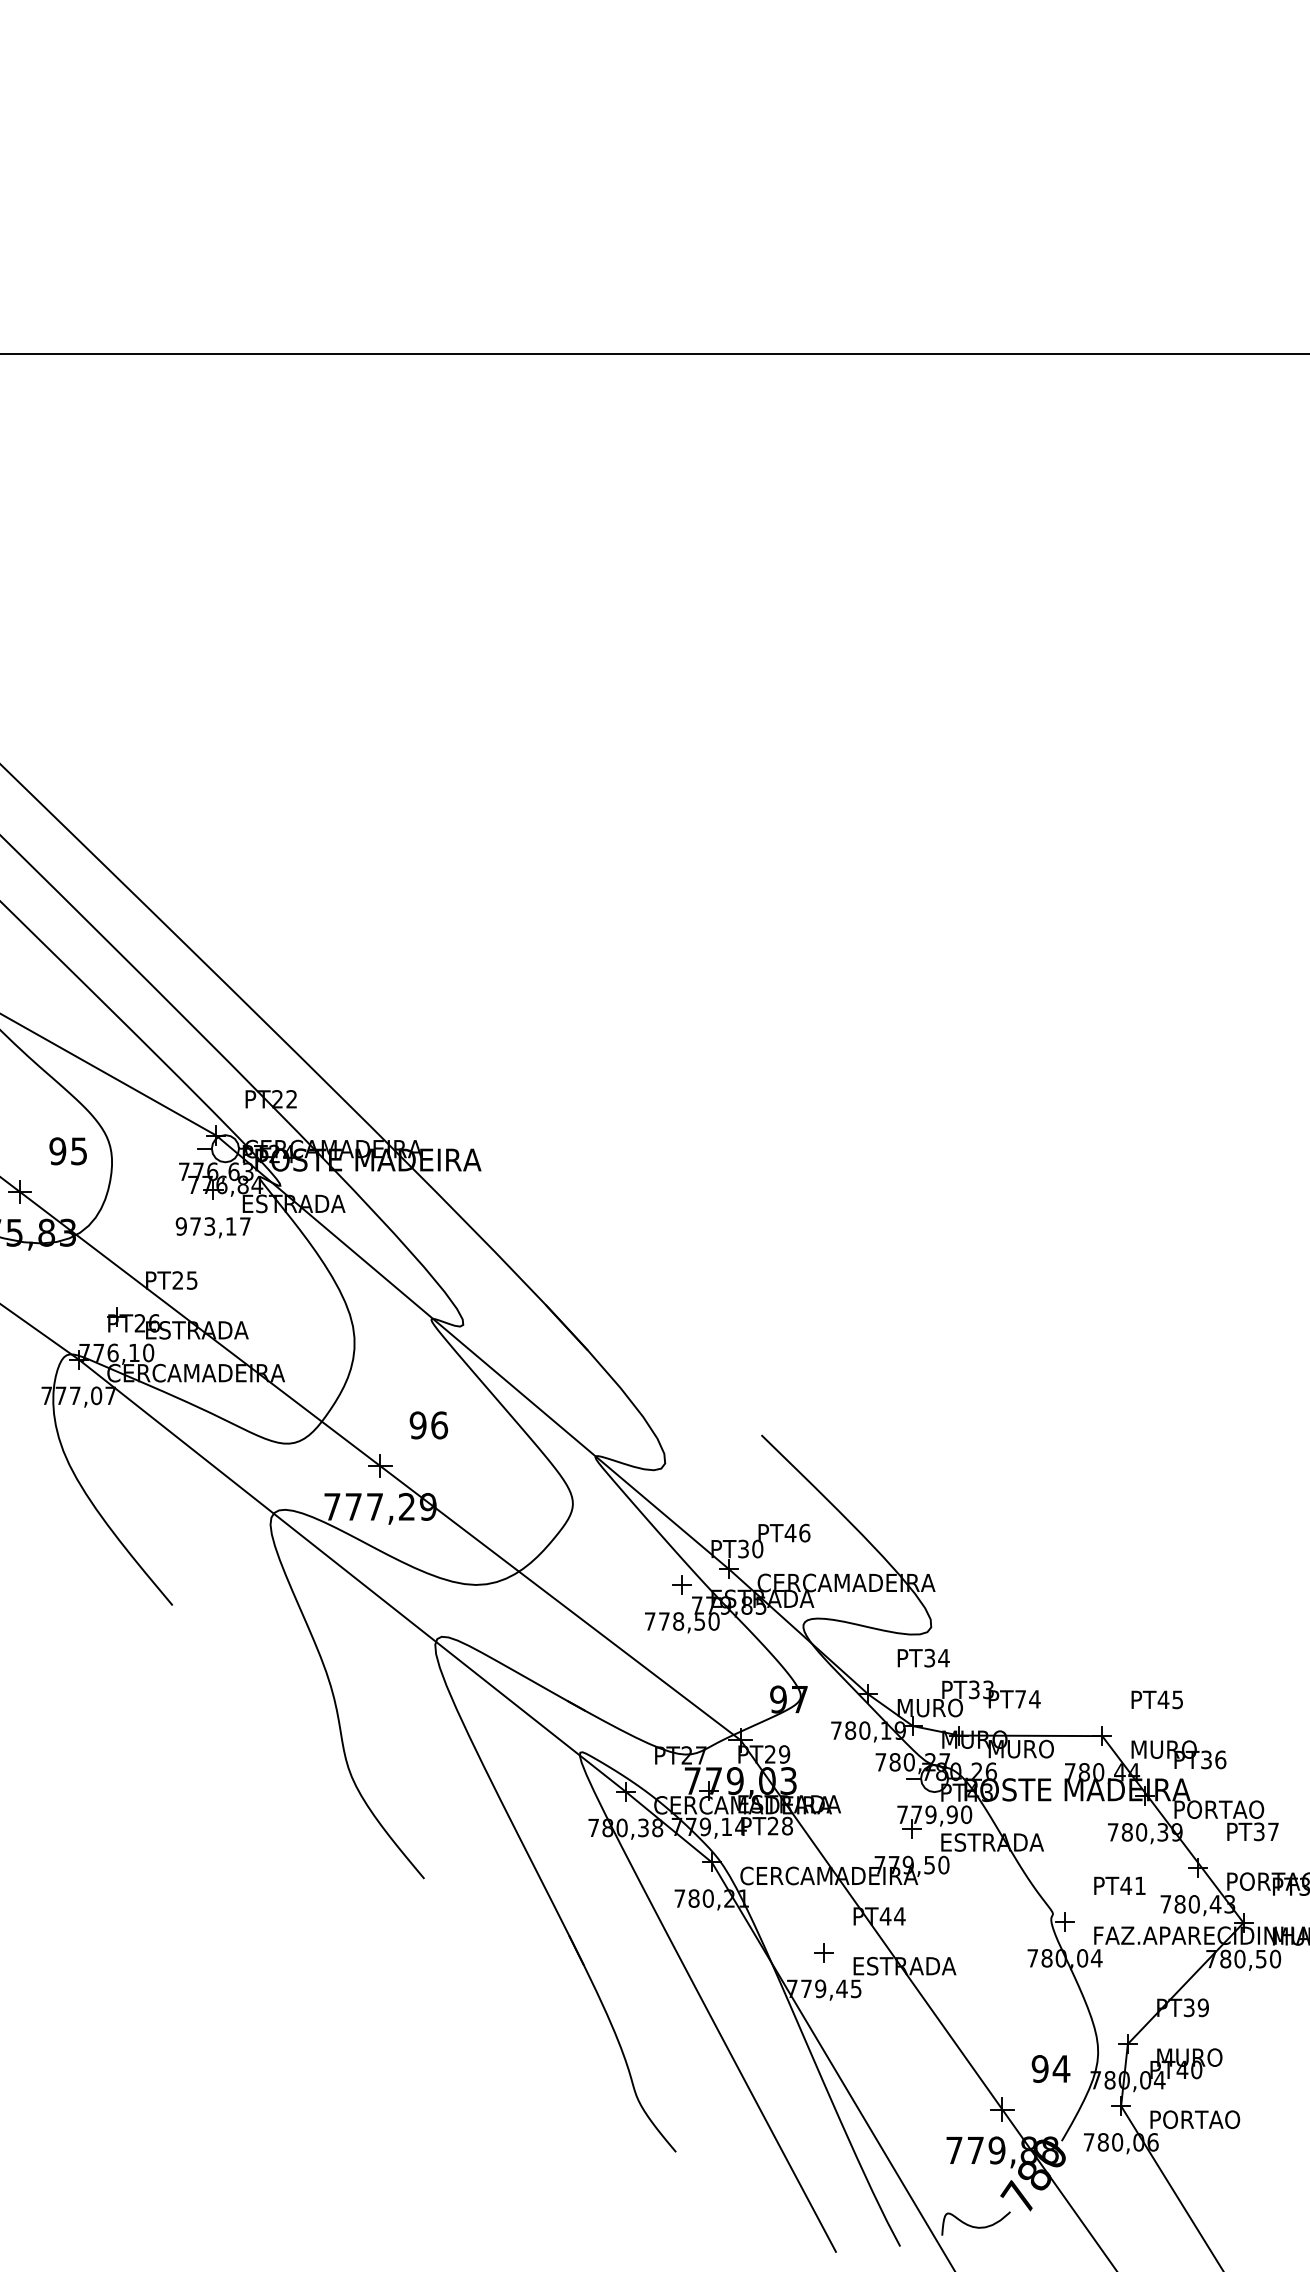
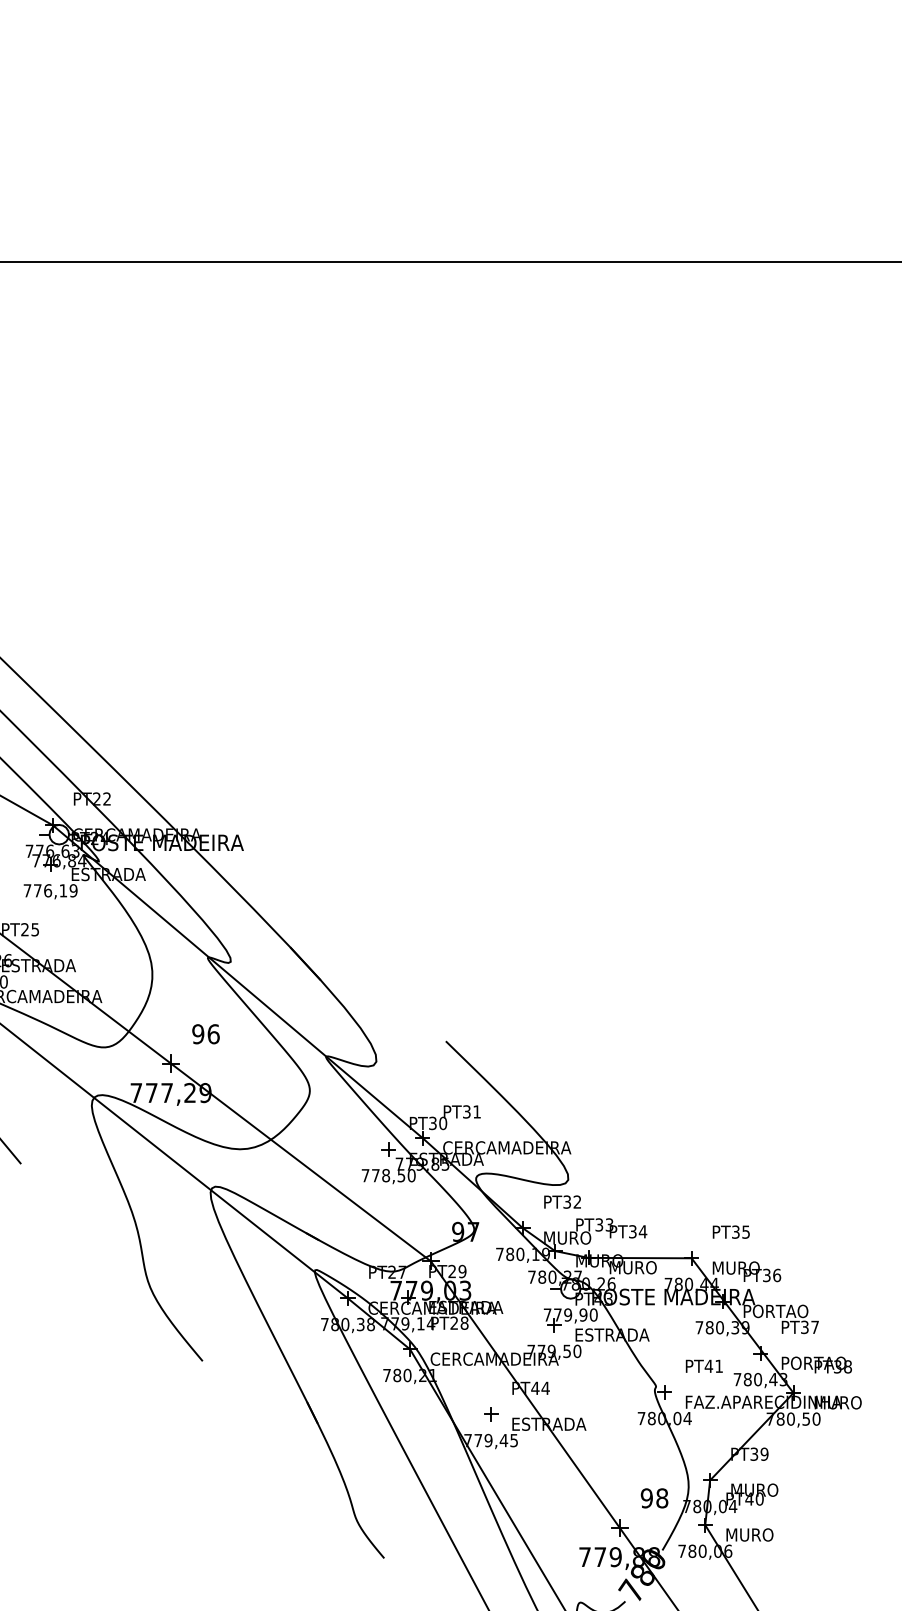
text: (212, 1226) -> (49, 890), 973,17 -> 776,19
text: (797, 1532) -> (471, 1111), PT46 -> PT31
text: (943, 1657) -> (577, 1201), PT34 -> PT32
text: (1020, 1699) -> (632, 1231), PT74 -> PT34
text: (1163, 1699) -> (735, 1231), PT45 -> PT35
text: (1061, 2068) -> (662, 1498), 94 -> 98
text: (1196, 2119) -> (759, 1534), PORTAO -> MURO

